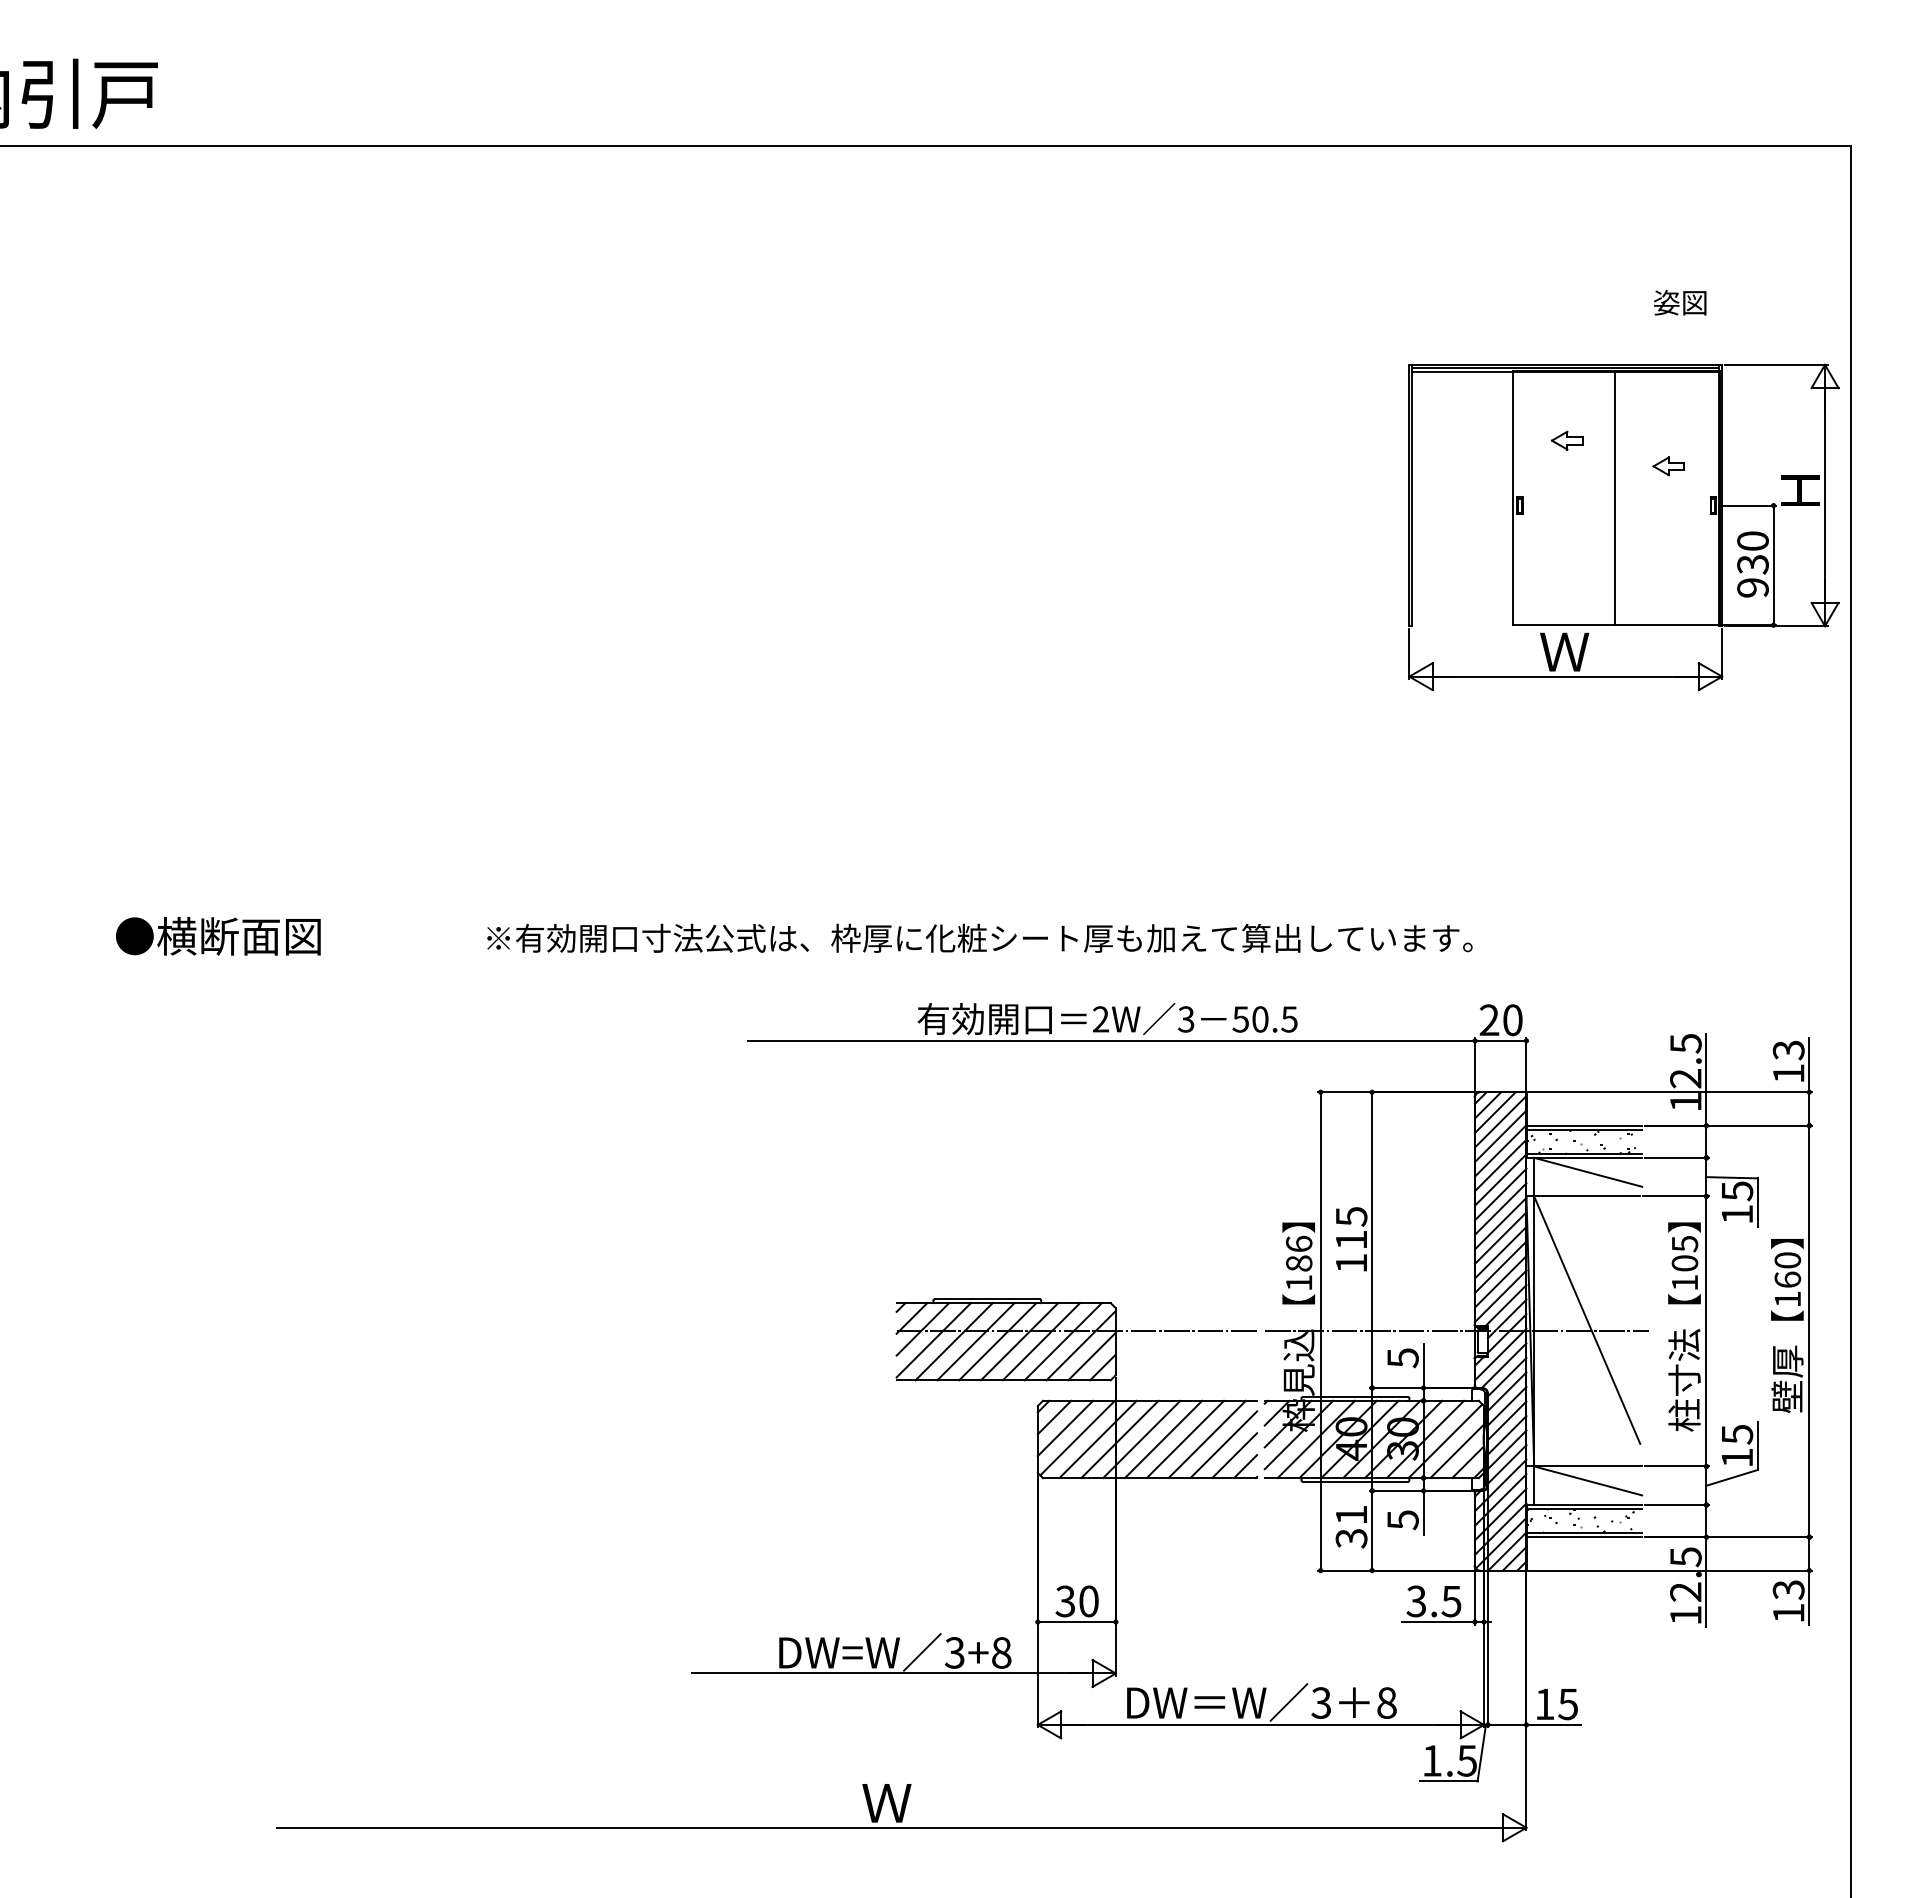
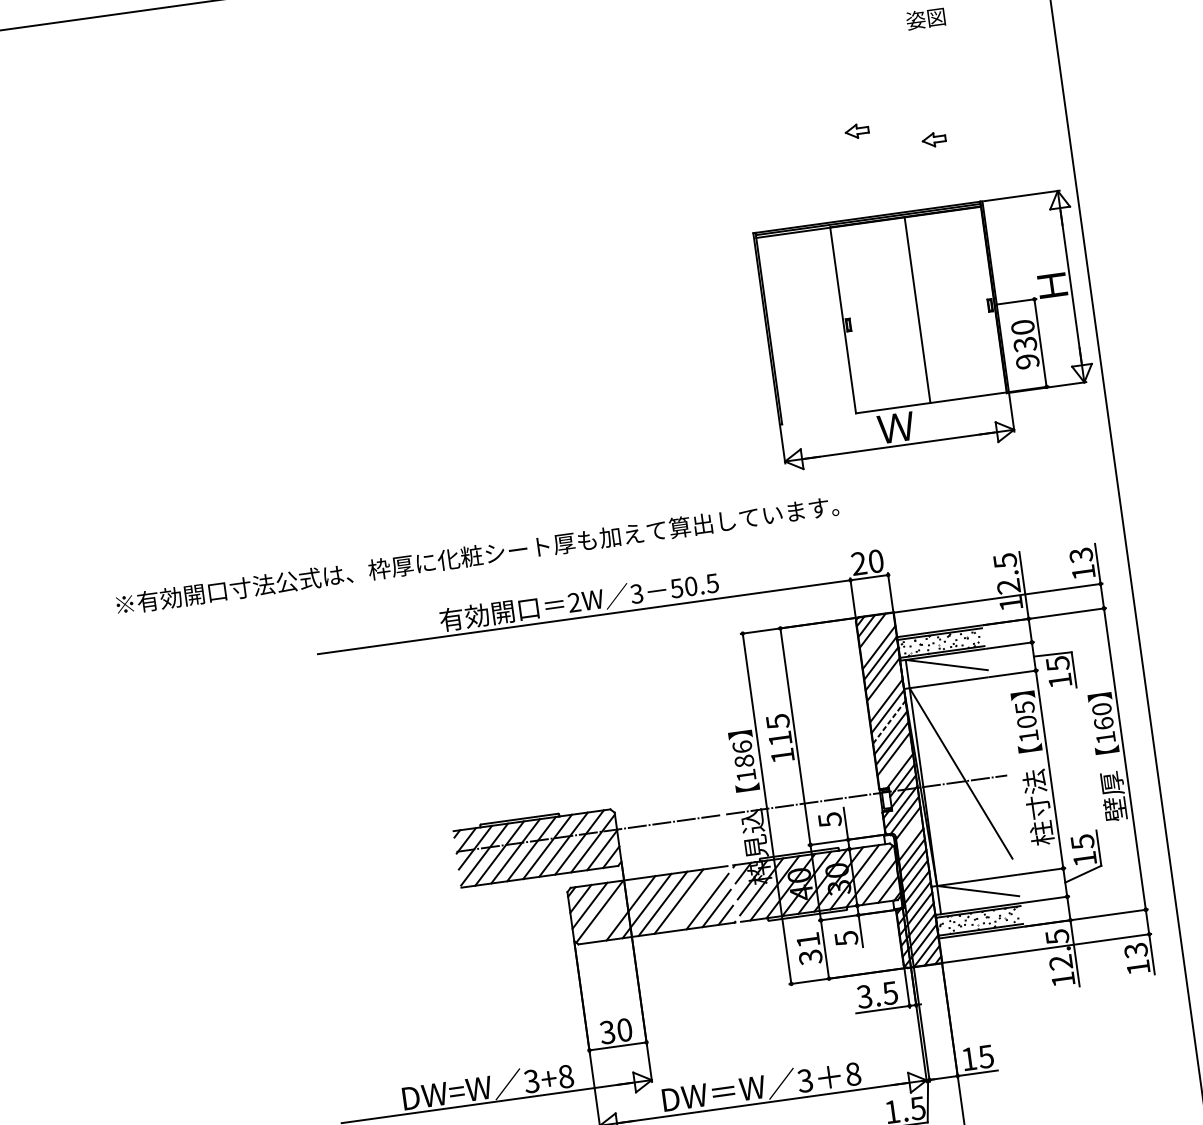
part: (1623, 527) -> (926, 330), moved
line: (1500, 1121) -> (877, 636), removed
line: (1500, 1194) -> (884, 690), removed
line: (1501, 1237) -> (889, 721), solid -> dashed
line: (1500, 1296) -> (895, 764), removed
line: (1506, 1391) -> (909, 833), removed
line: (1097, 1439) -> (614, 910), removed
line: (1206, 1439) -> (694, 899), removed

